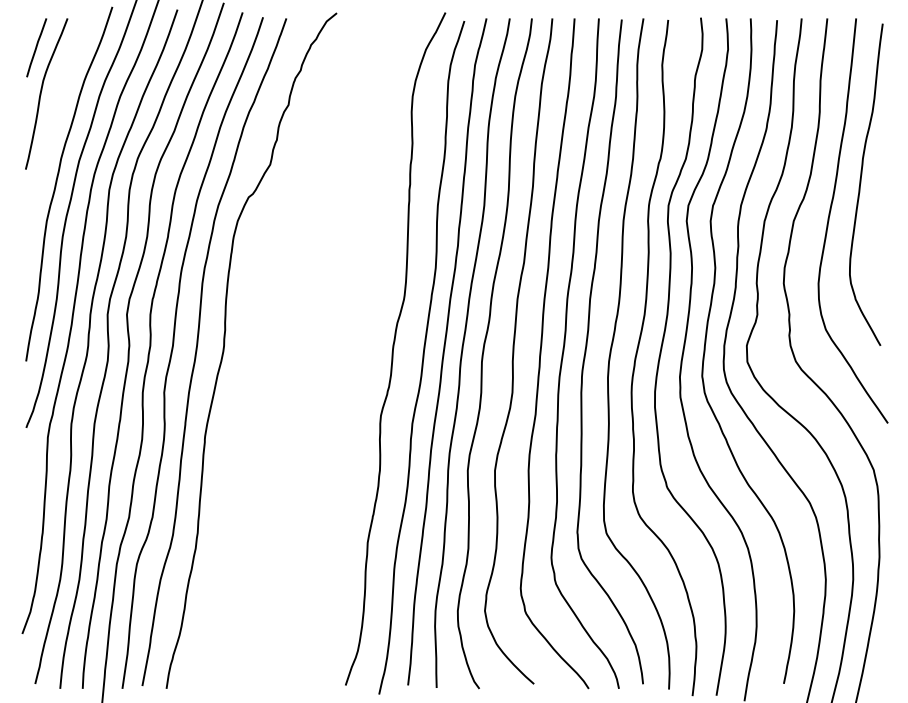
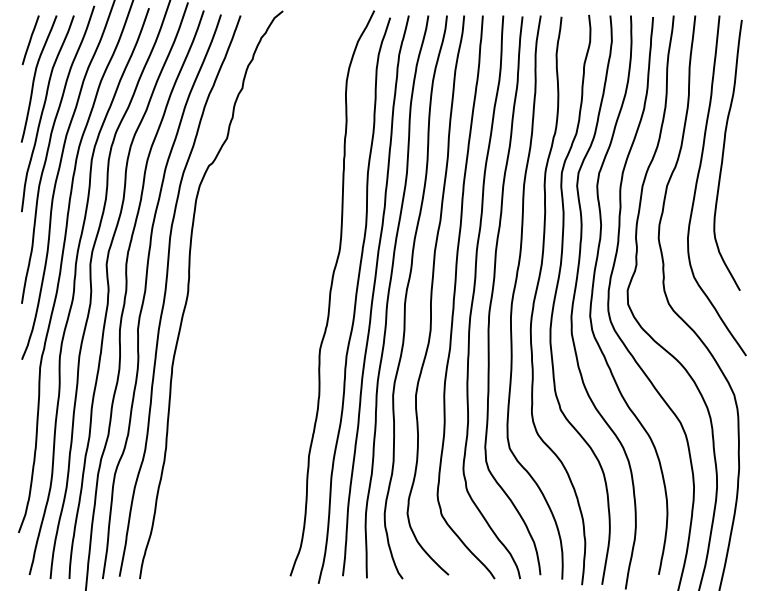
curve: (51, 133) -> (43, 112), added

